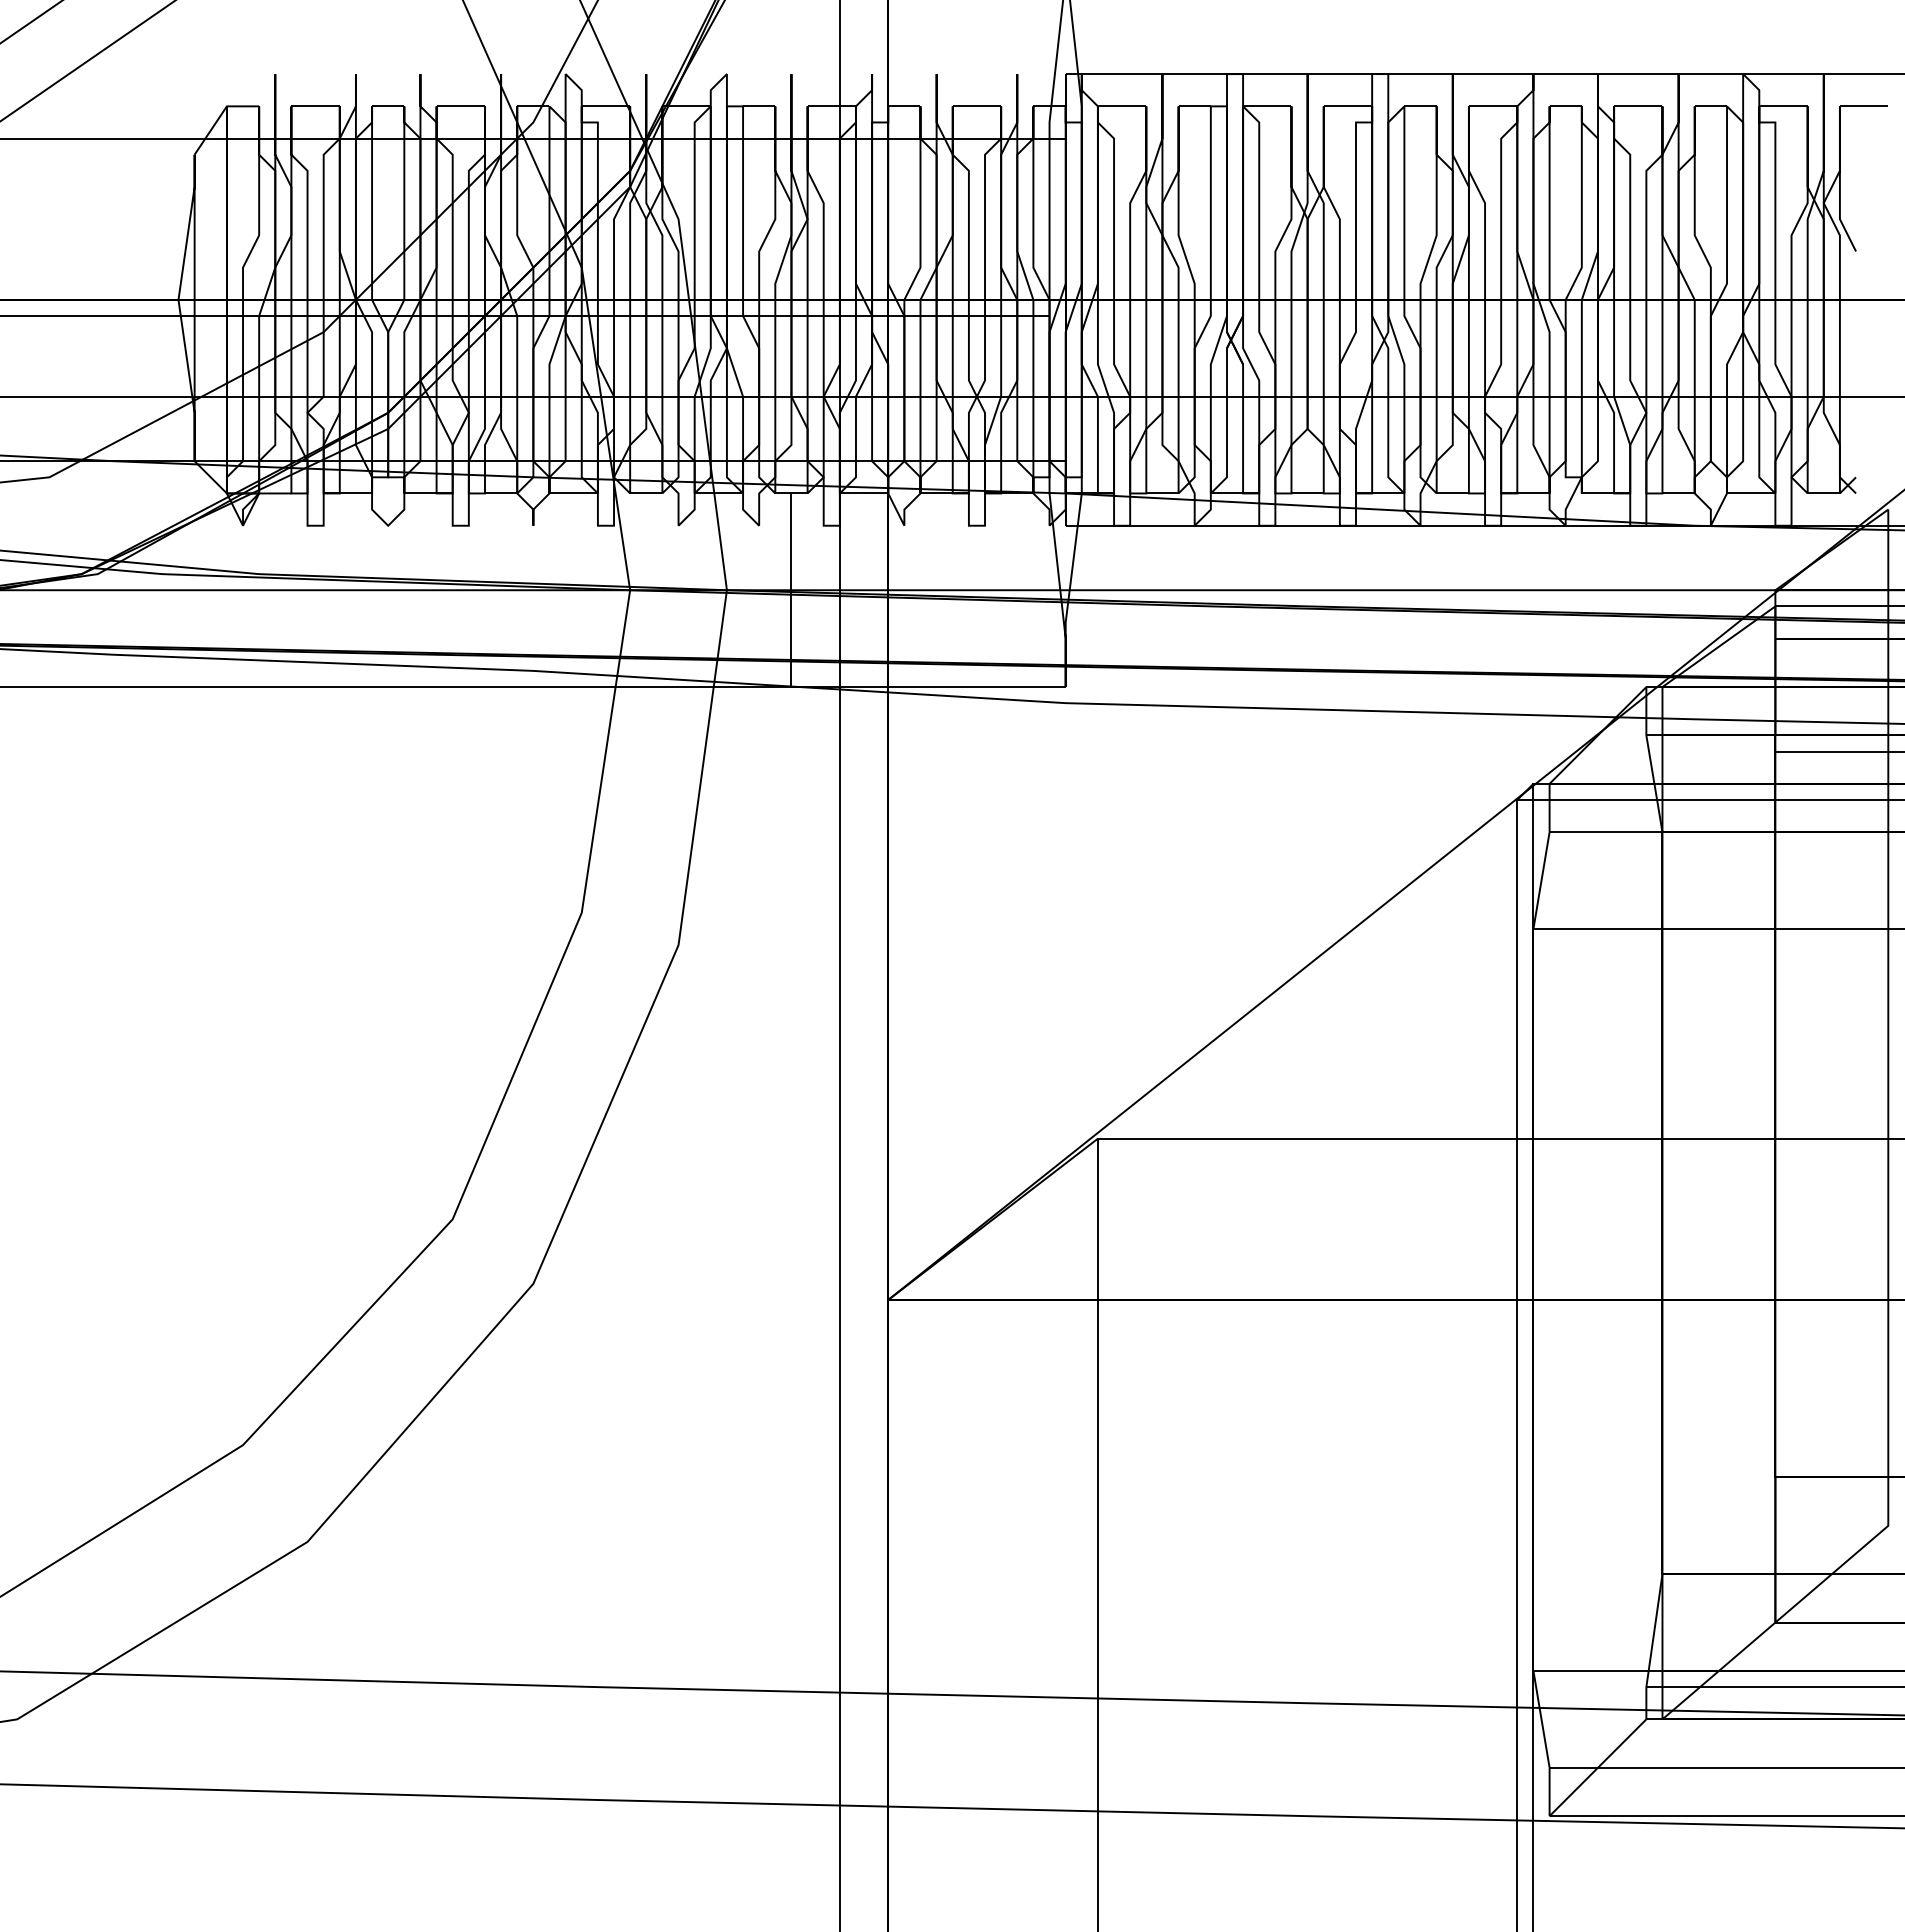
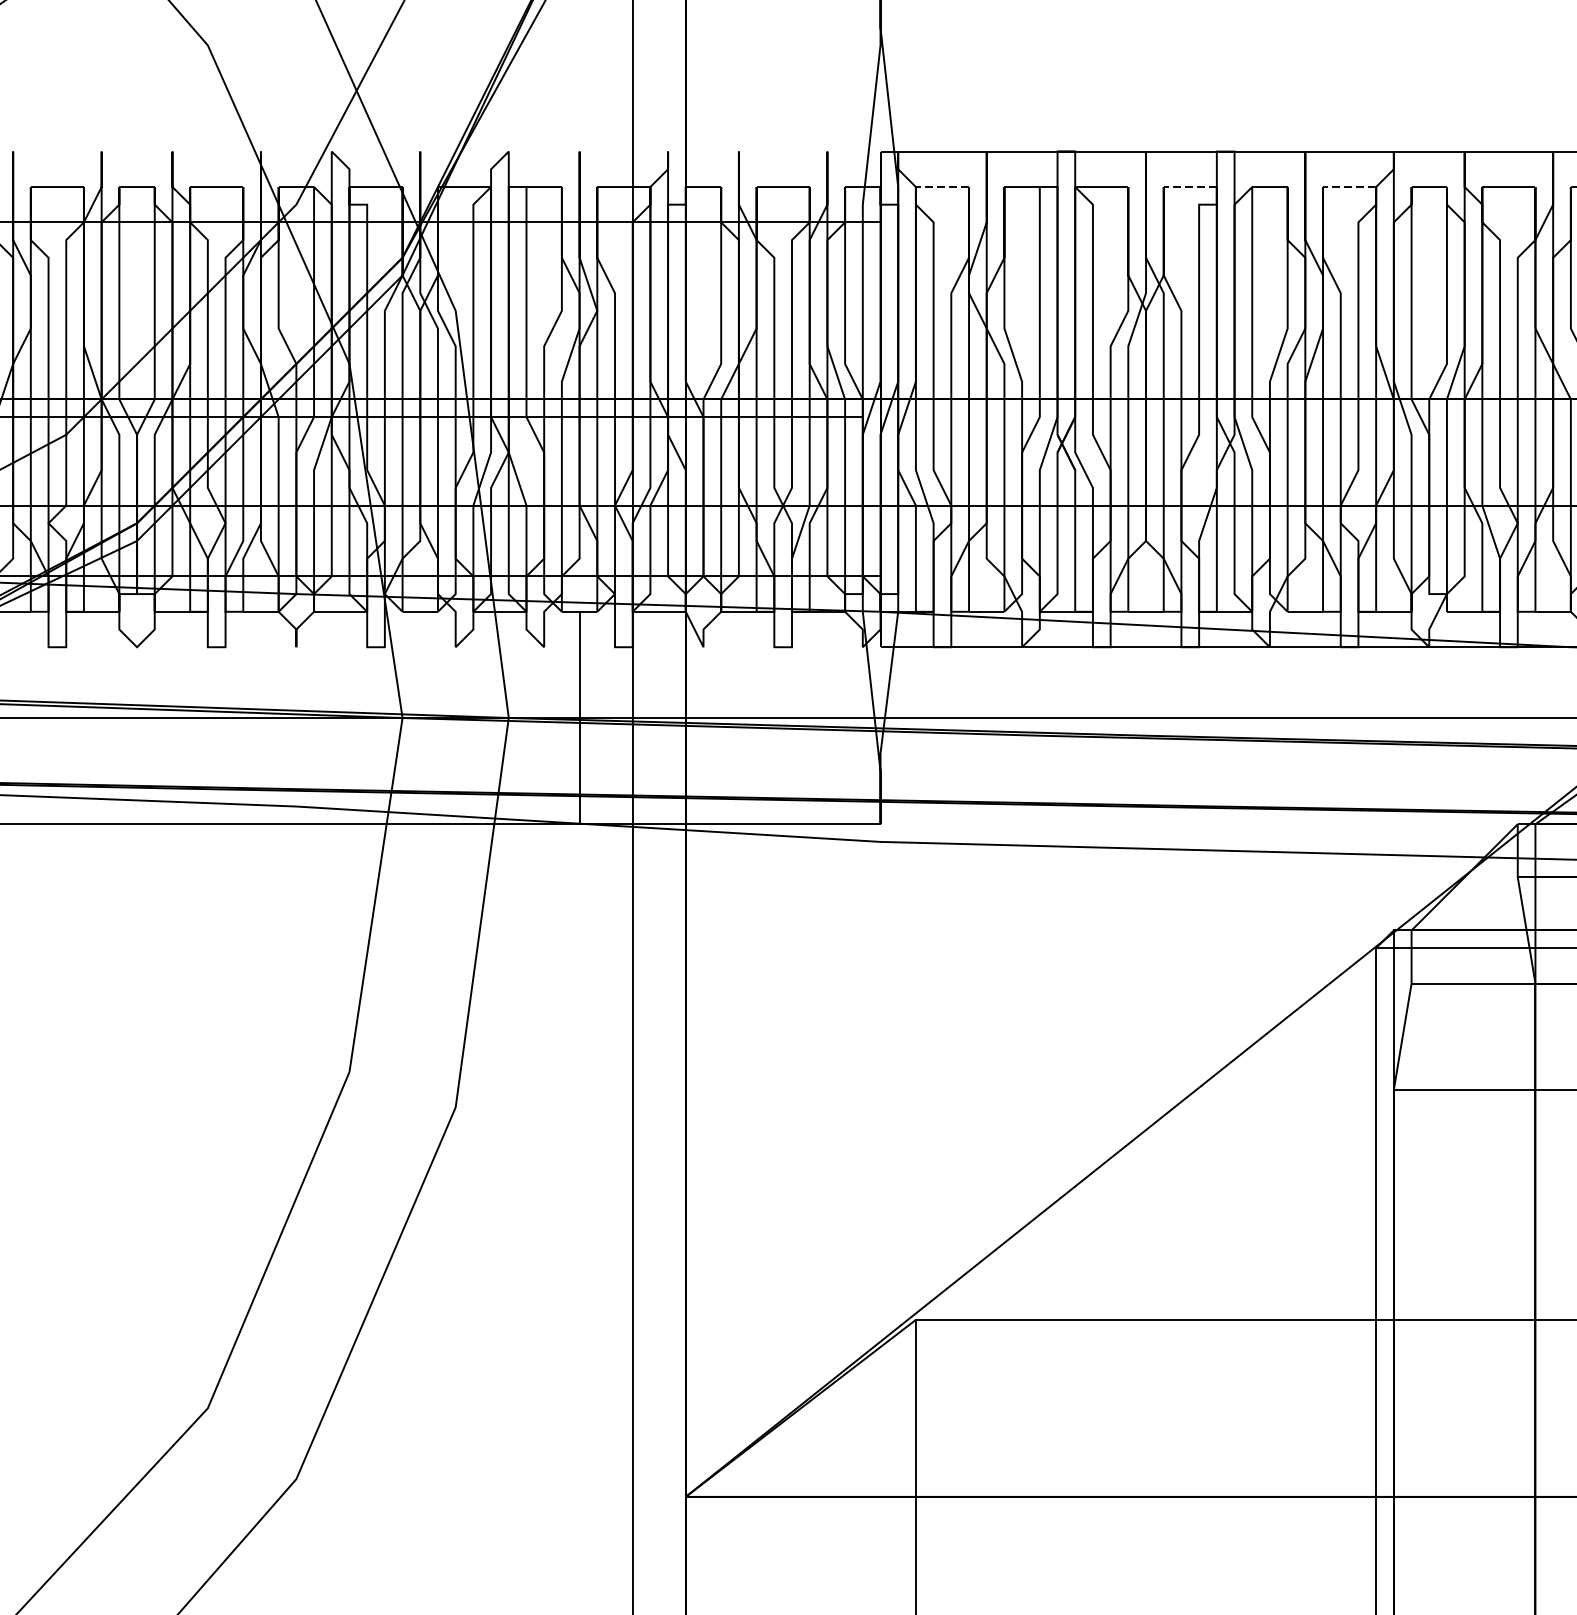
line: (1121, 106) -> (941, 187), solid -> dashed
line: (1347, 106) -> (1189, 187), solid -> dashed
line: (1492, 106) -> (1348, 187), solid -> dashed

